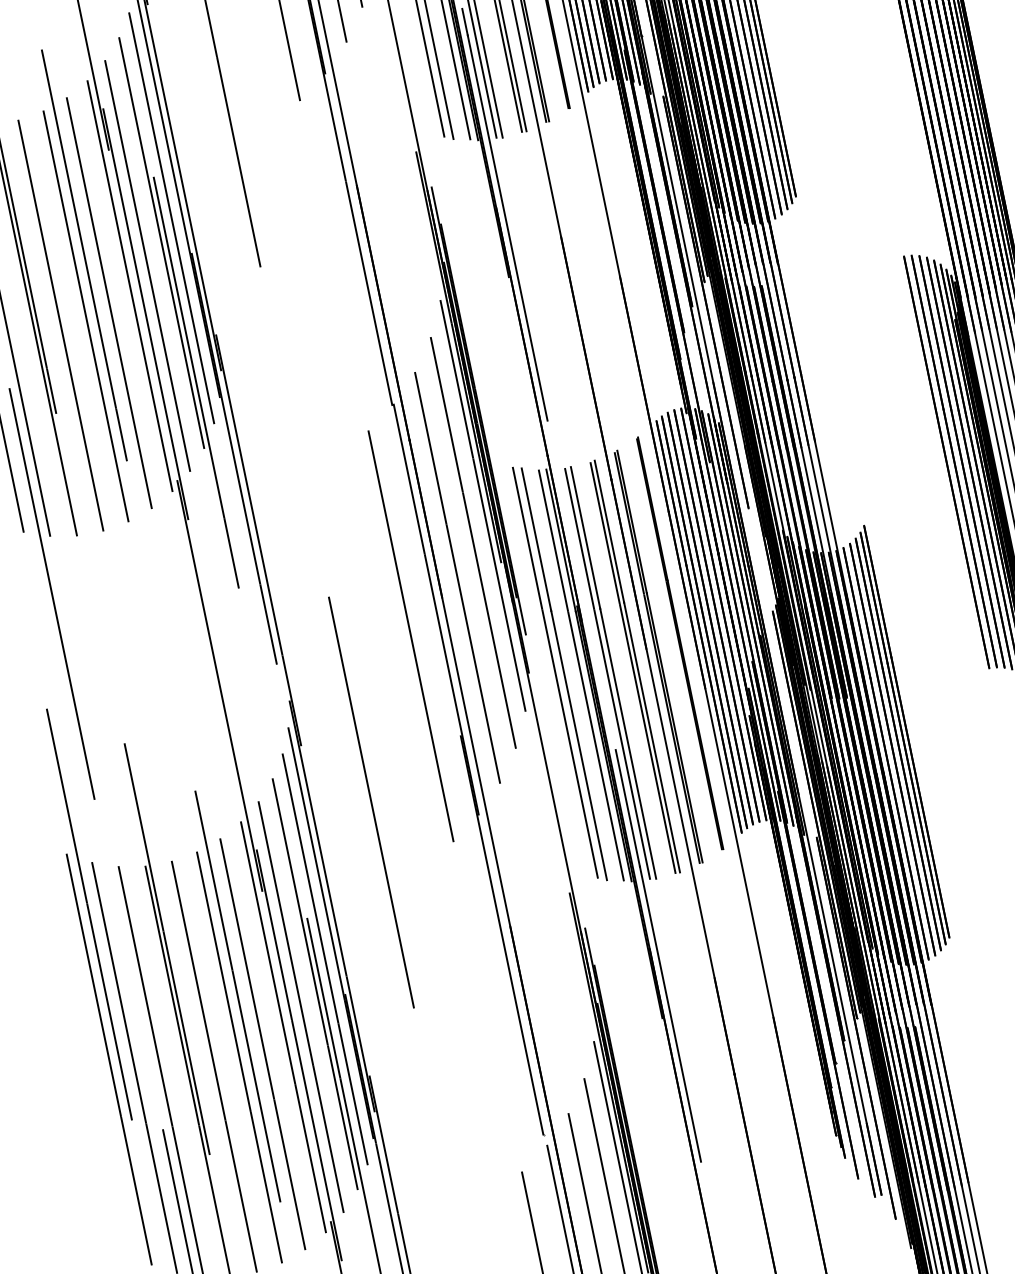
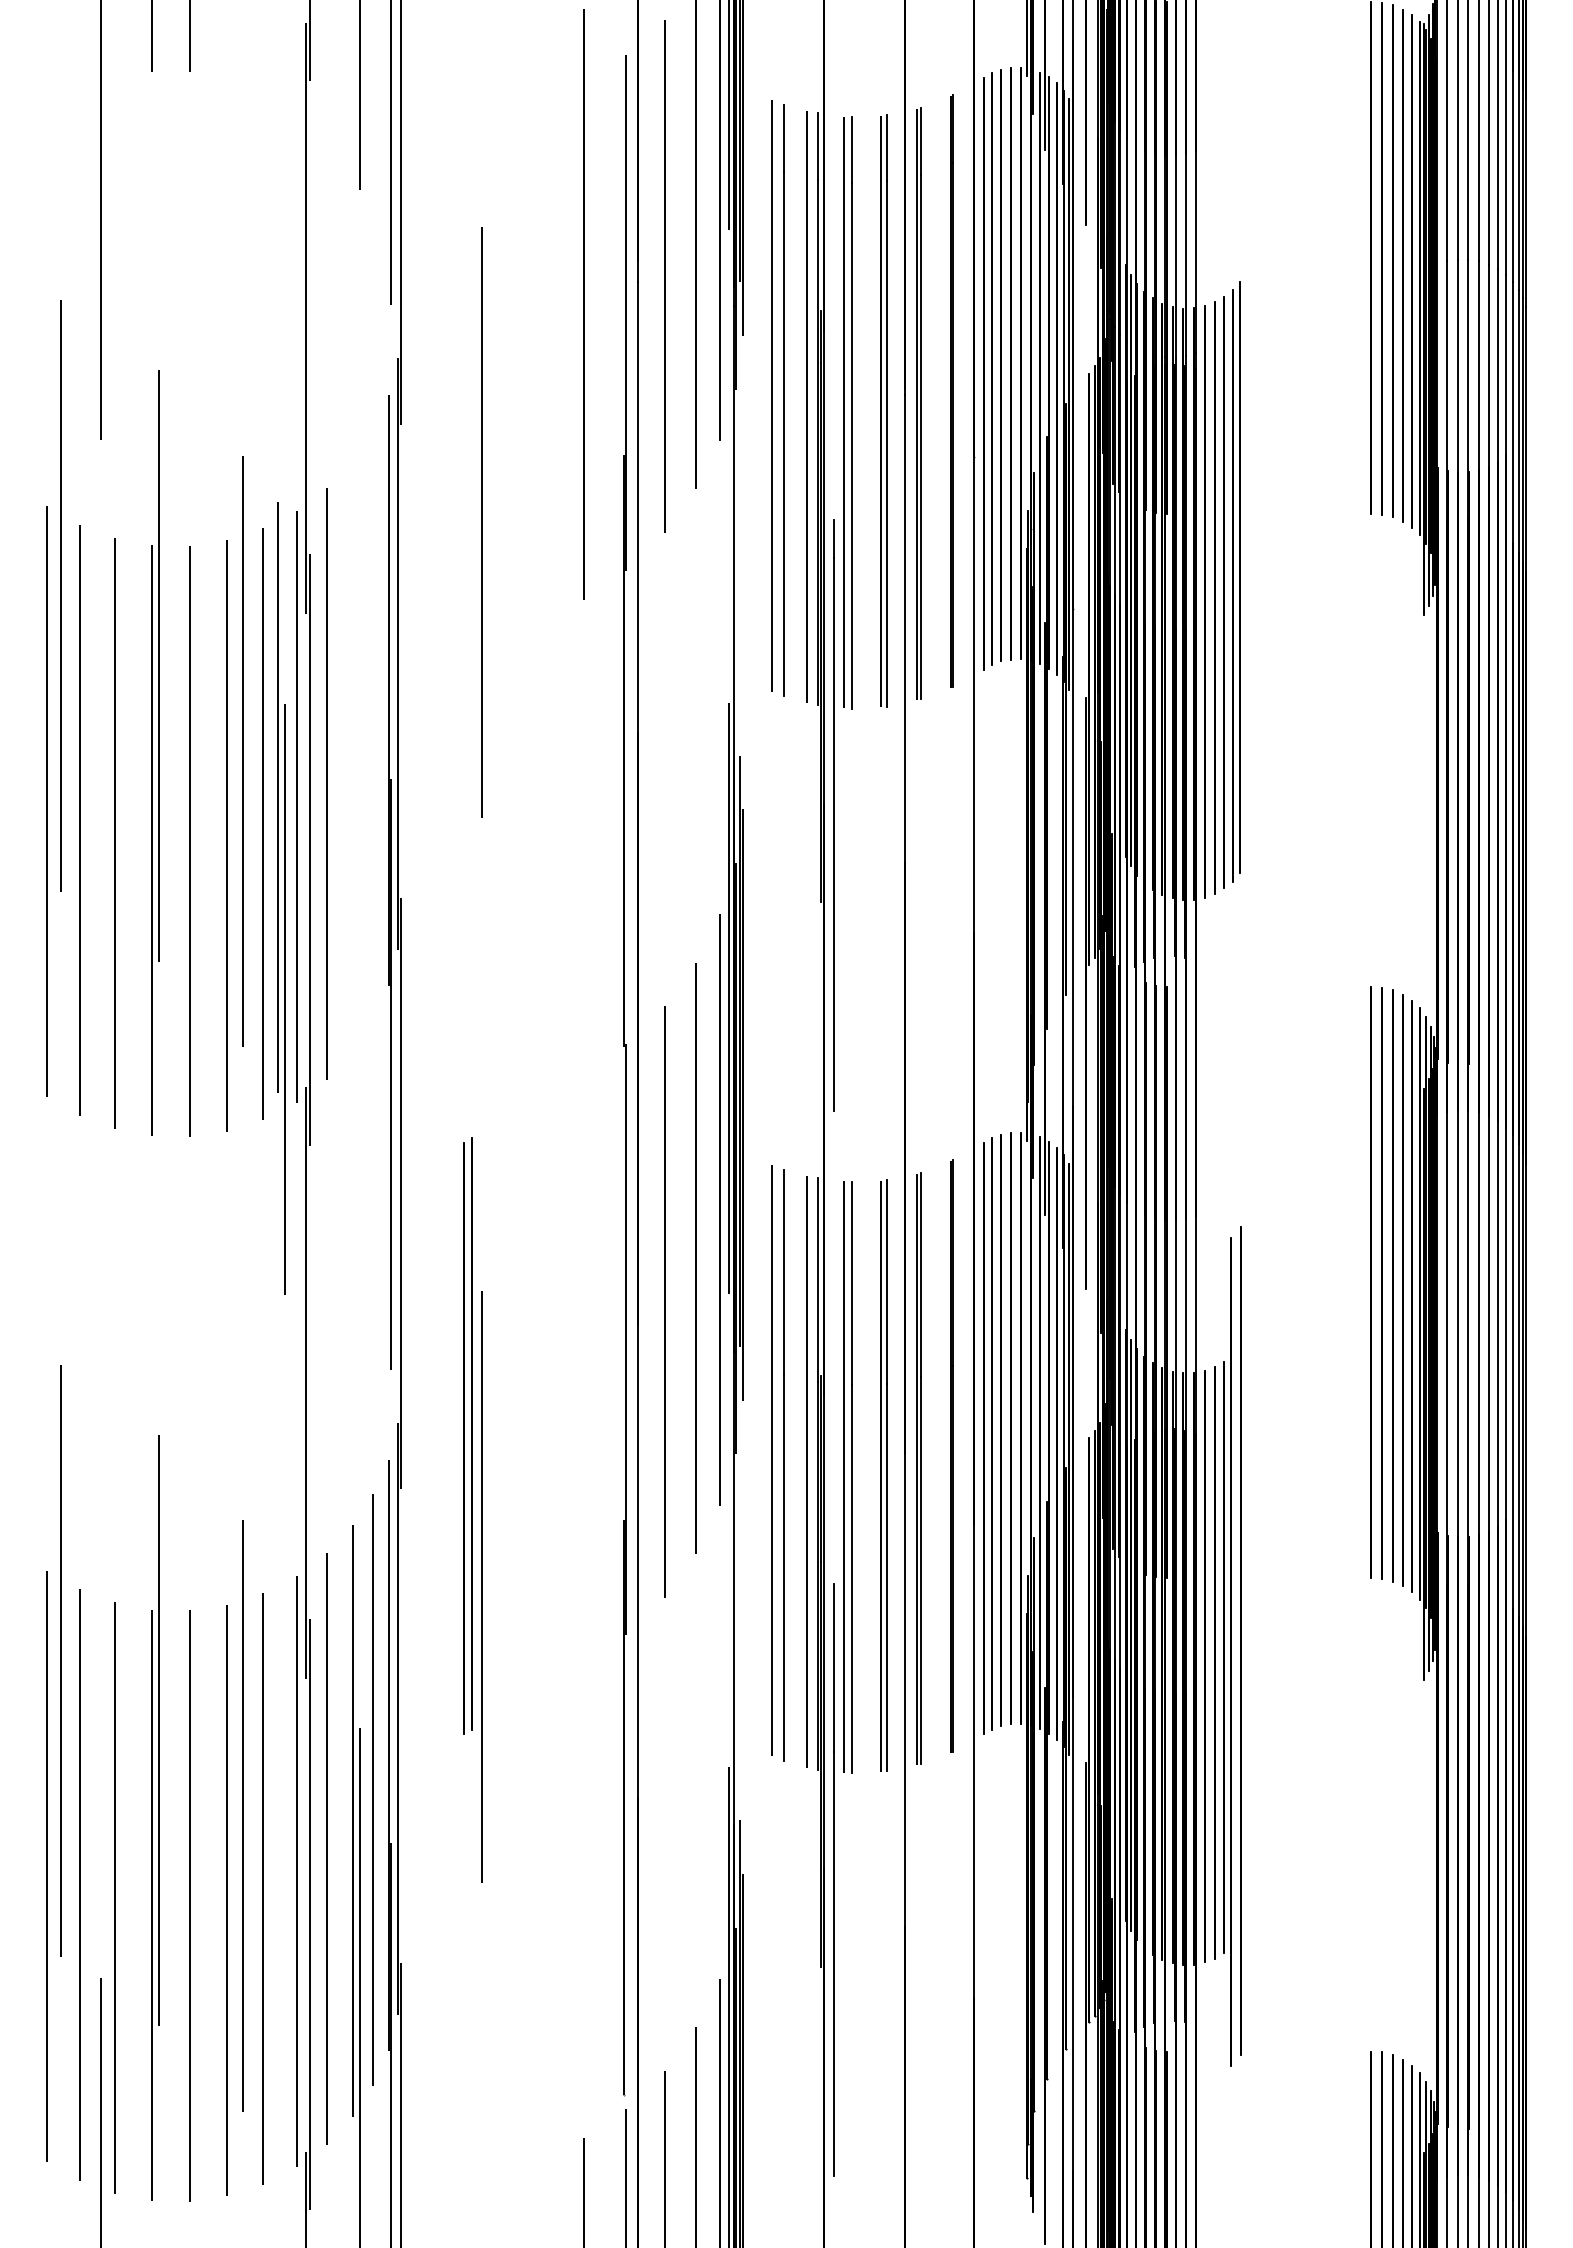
line: (171, 217) -> (373, 724), removed
part: (178, 312) -> (281, 898), moved
line: (52, 593) -> (101, 1208), removed
line: (410, 636) -> (583, 1369), removed
part: (339, 699) -> (467, 1435), added
part: (905, 734) -> (1236, 1645), size x1.4

